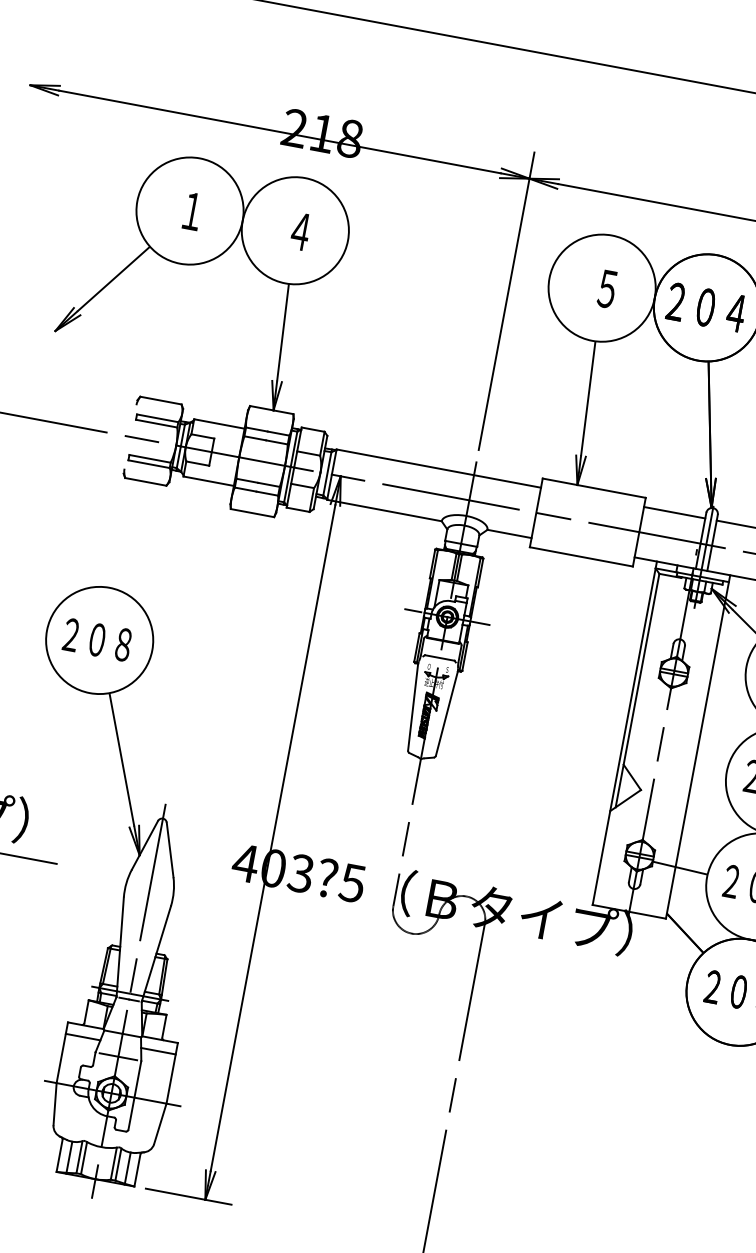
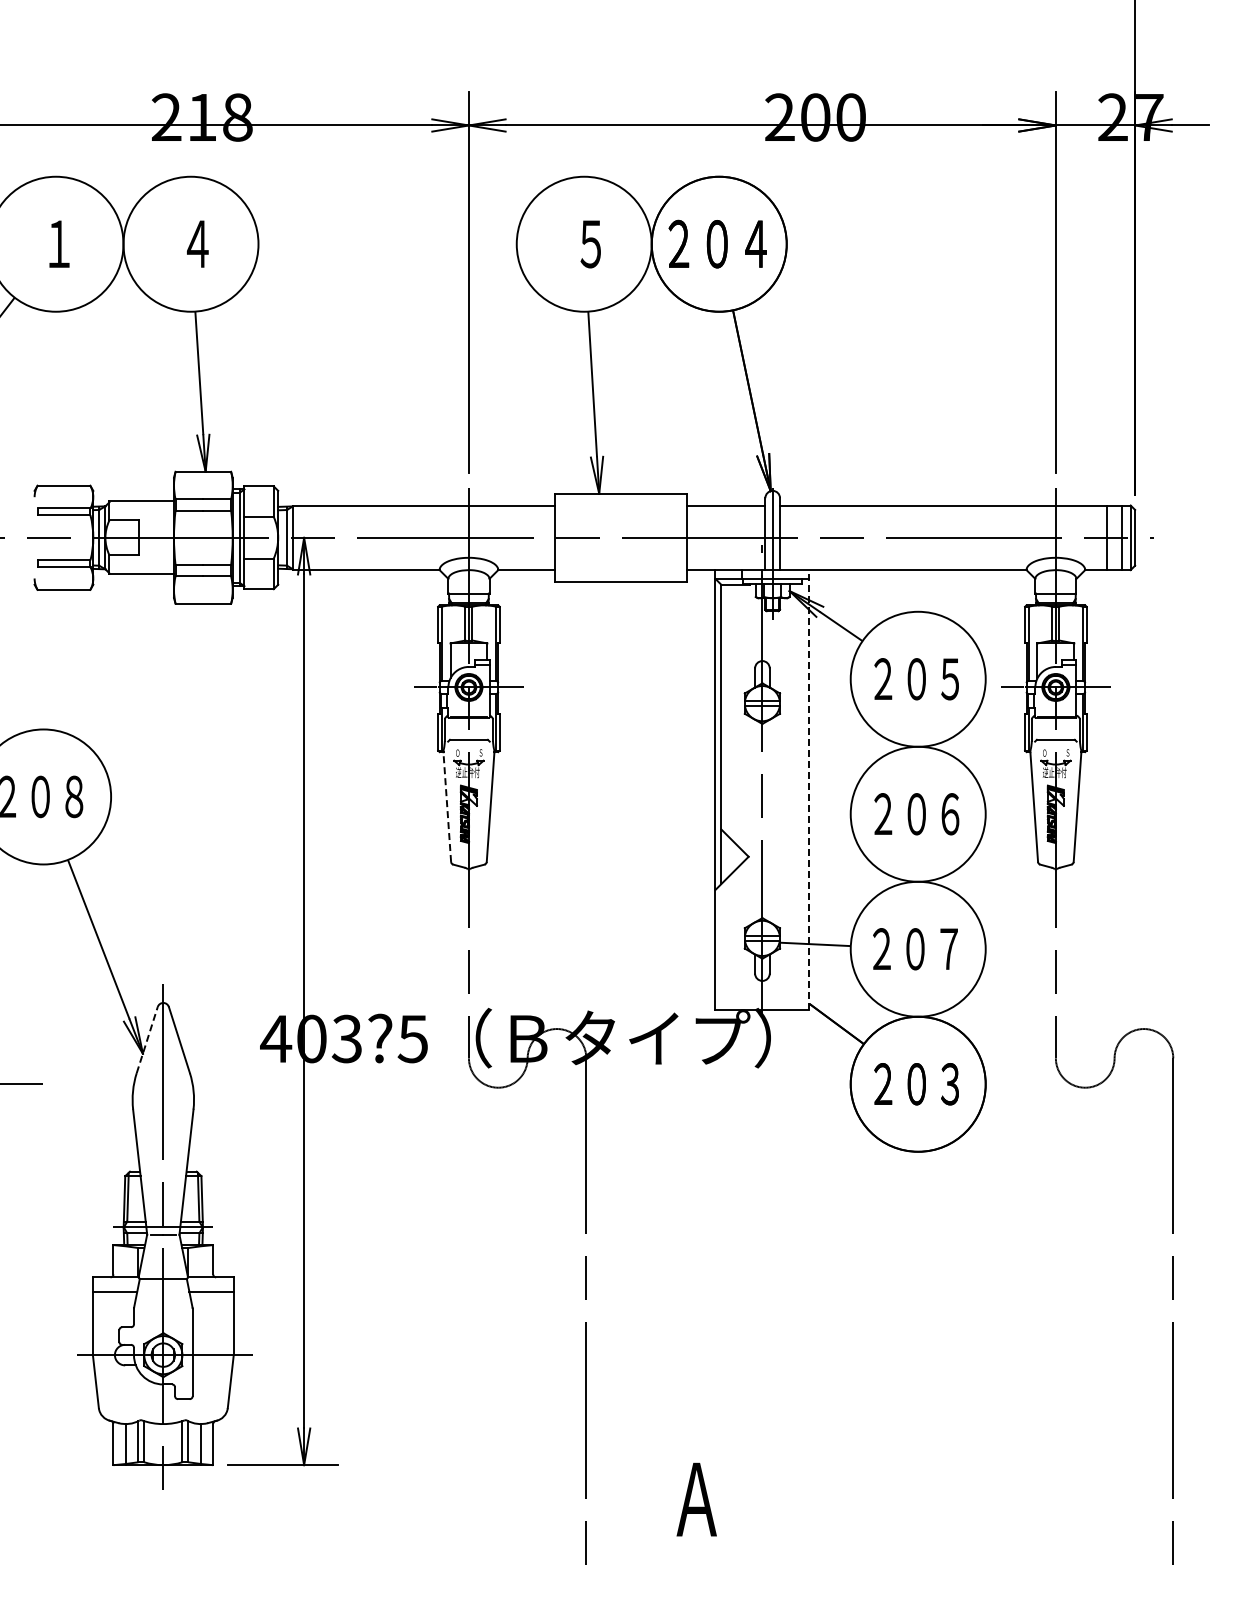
line: (413, 707) -> (447, 807), solid -> dashed
line: (698, 746) -> (809, 789), solid -> dashed
line: (145, 845) -> (147, 1040), solid -> dashed
line: (118, 1057) -> (163, 1308), removed

